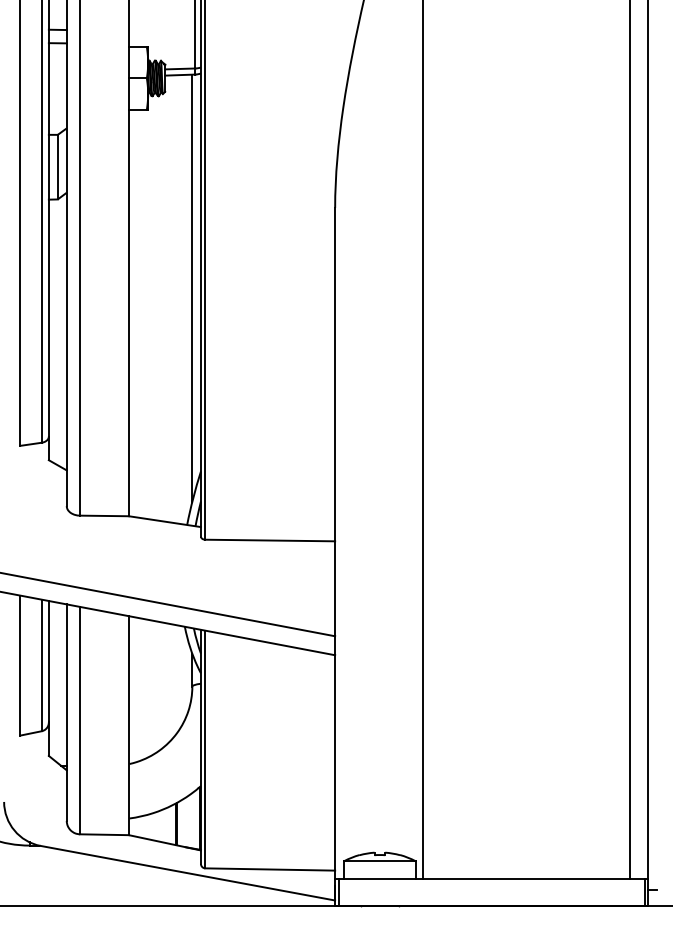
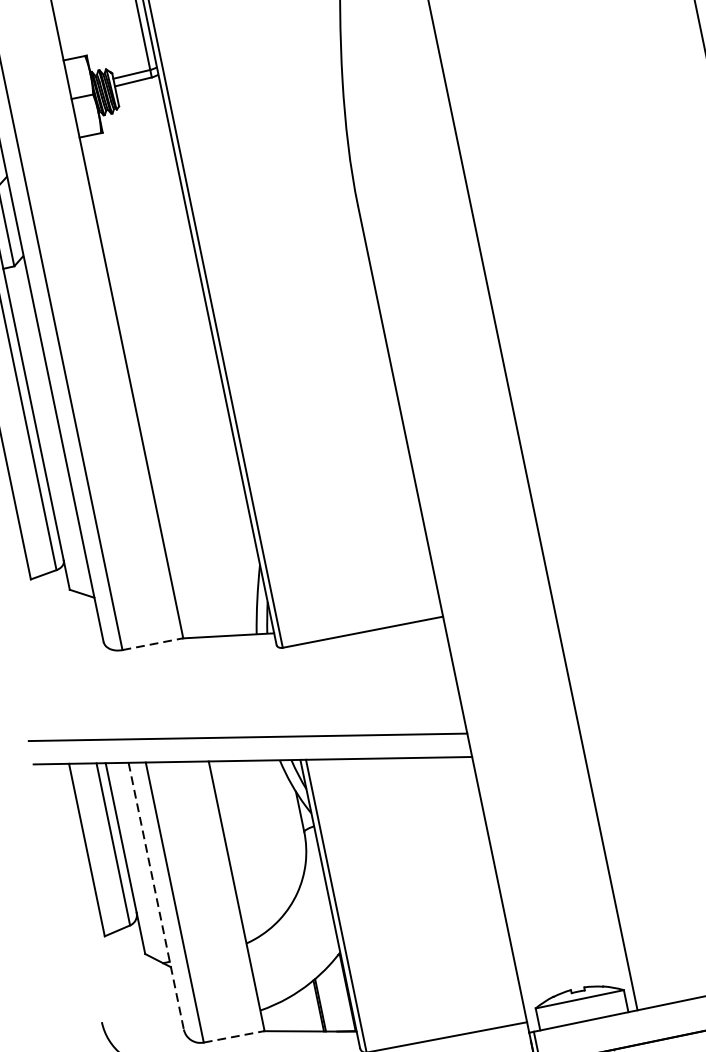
line: (192, 287) -> (202, 340), removed
line: (105, 515) -> (153, 643), solid -> dashed
line: (66, 713) -> (156, 897), solid -> dashed
line: (105, 834) -> (235, 1036), solid -> dashed

